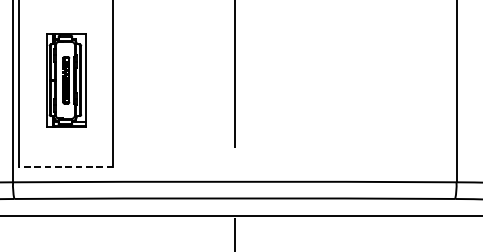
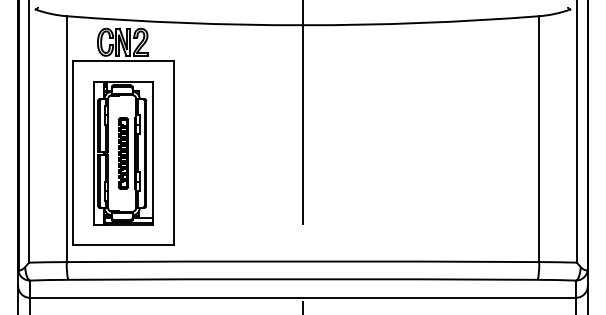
part: (66, 80) -> (123, 153), size x1.43
line: (65, 166) -> (122, 245), dashed -> solid

